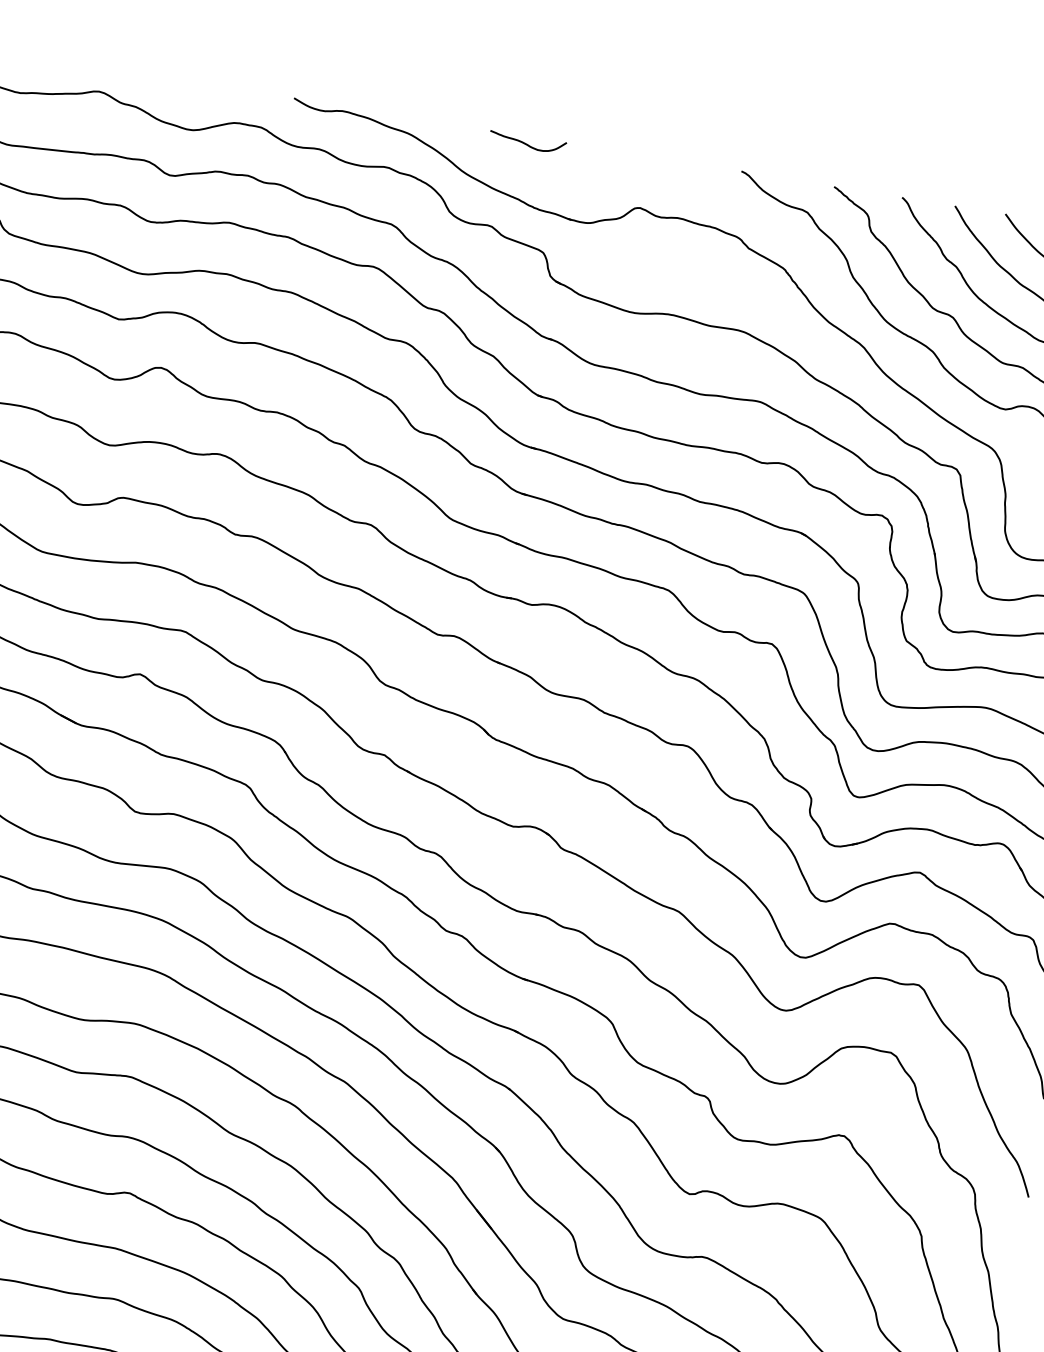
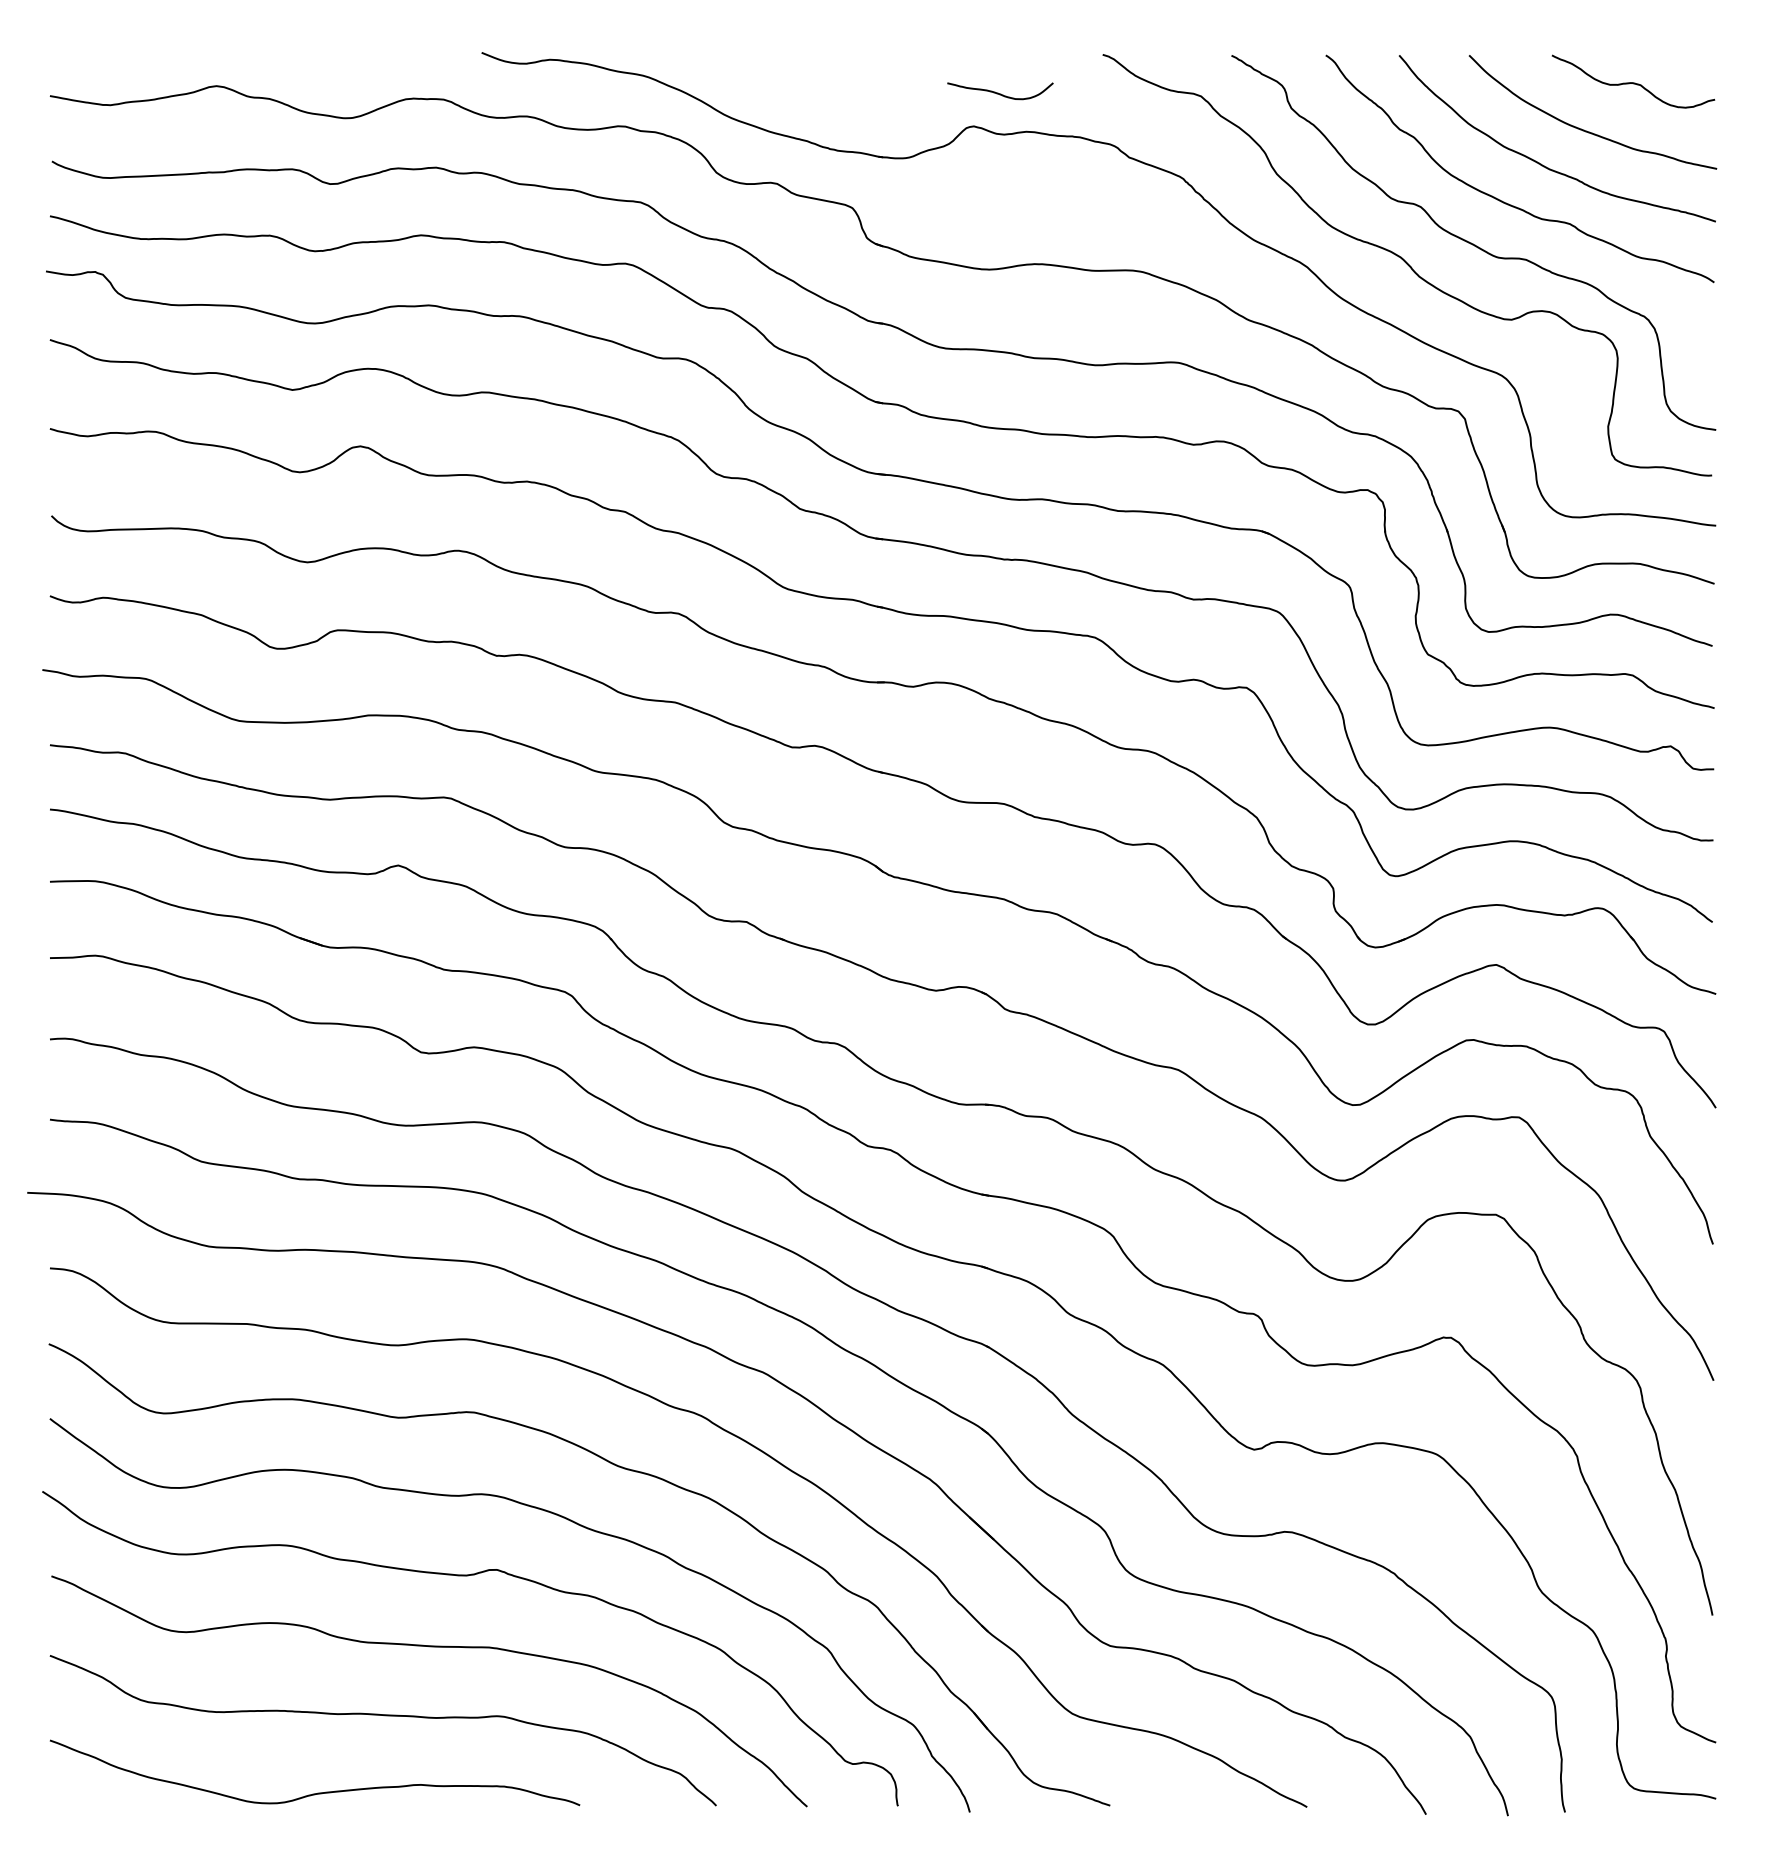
curve: (527, 144) -> (1000, 93), moved

